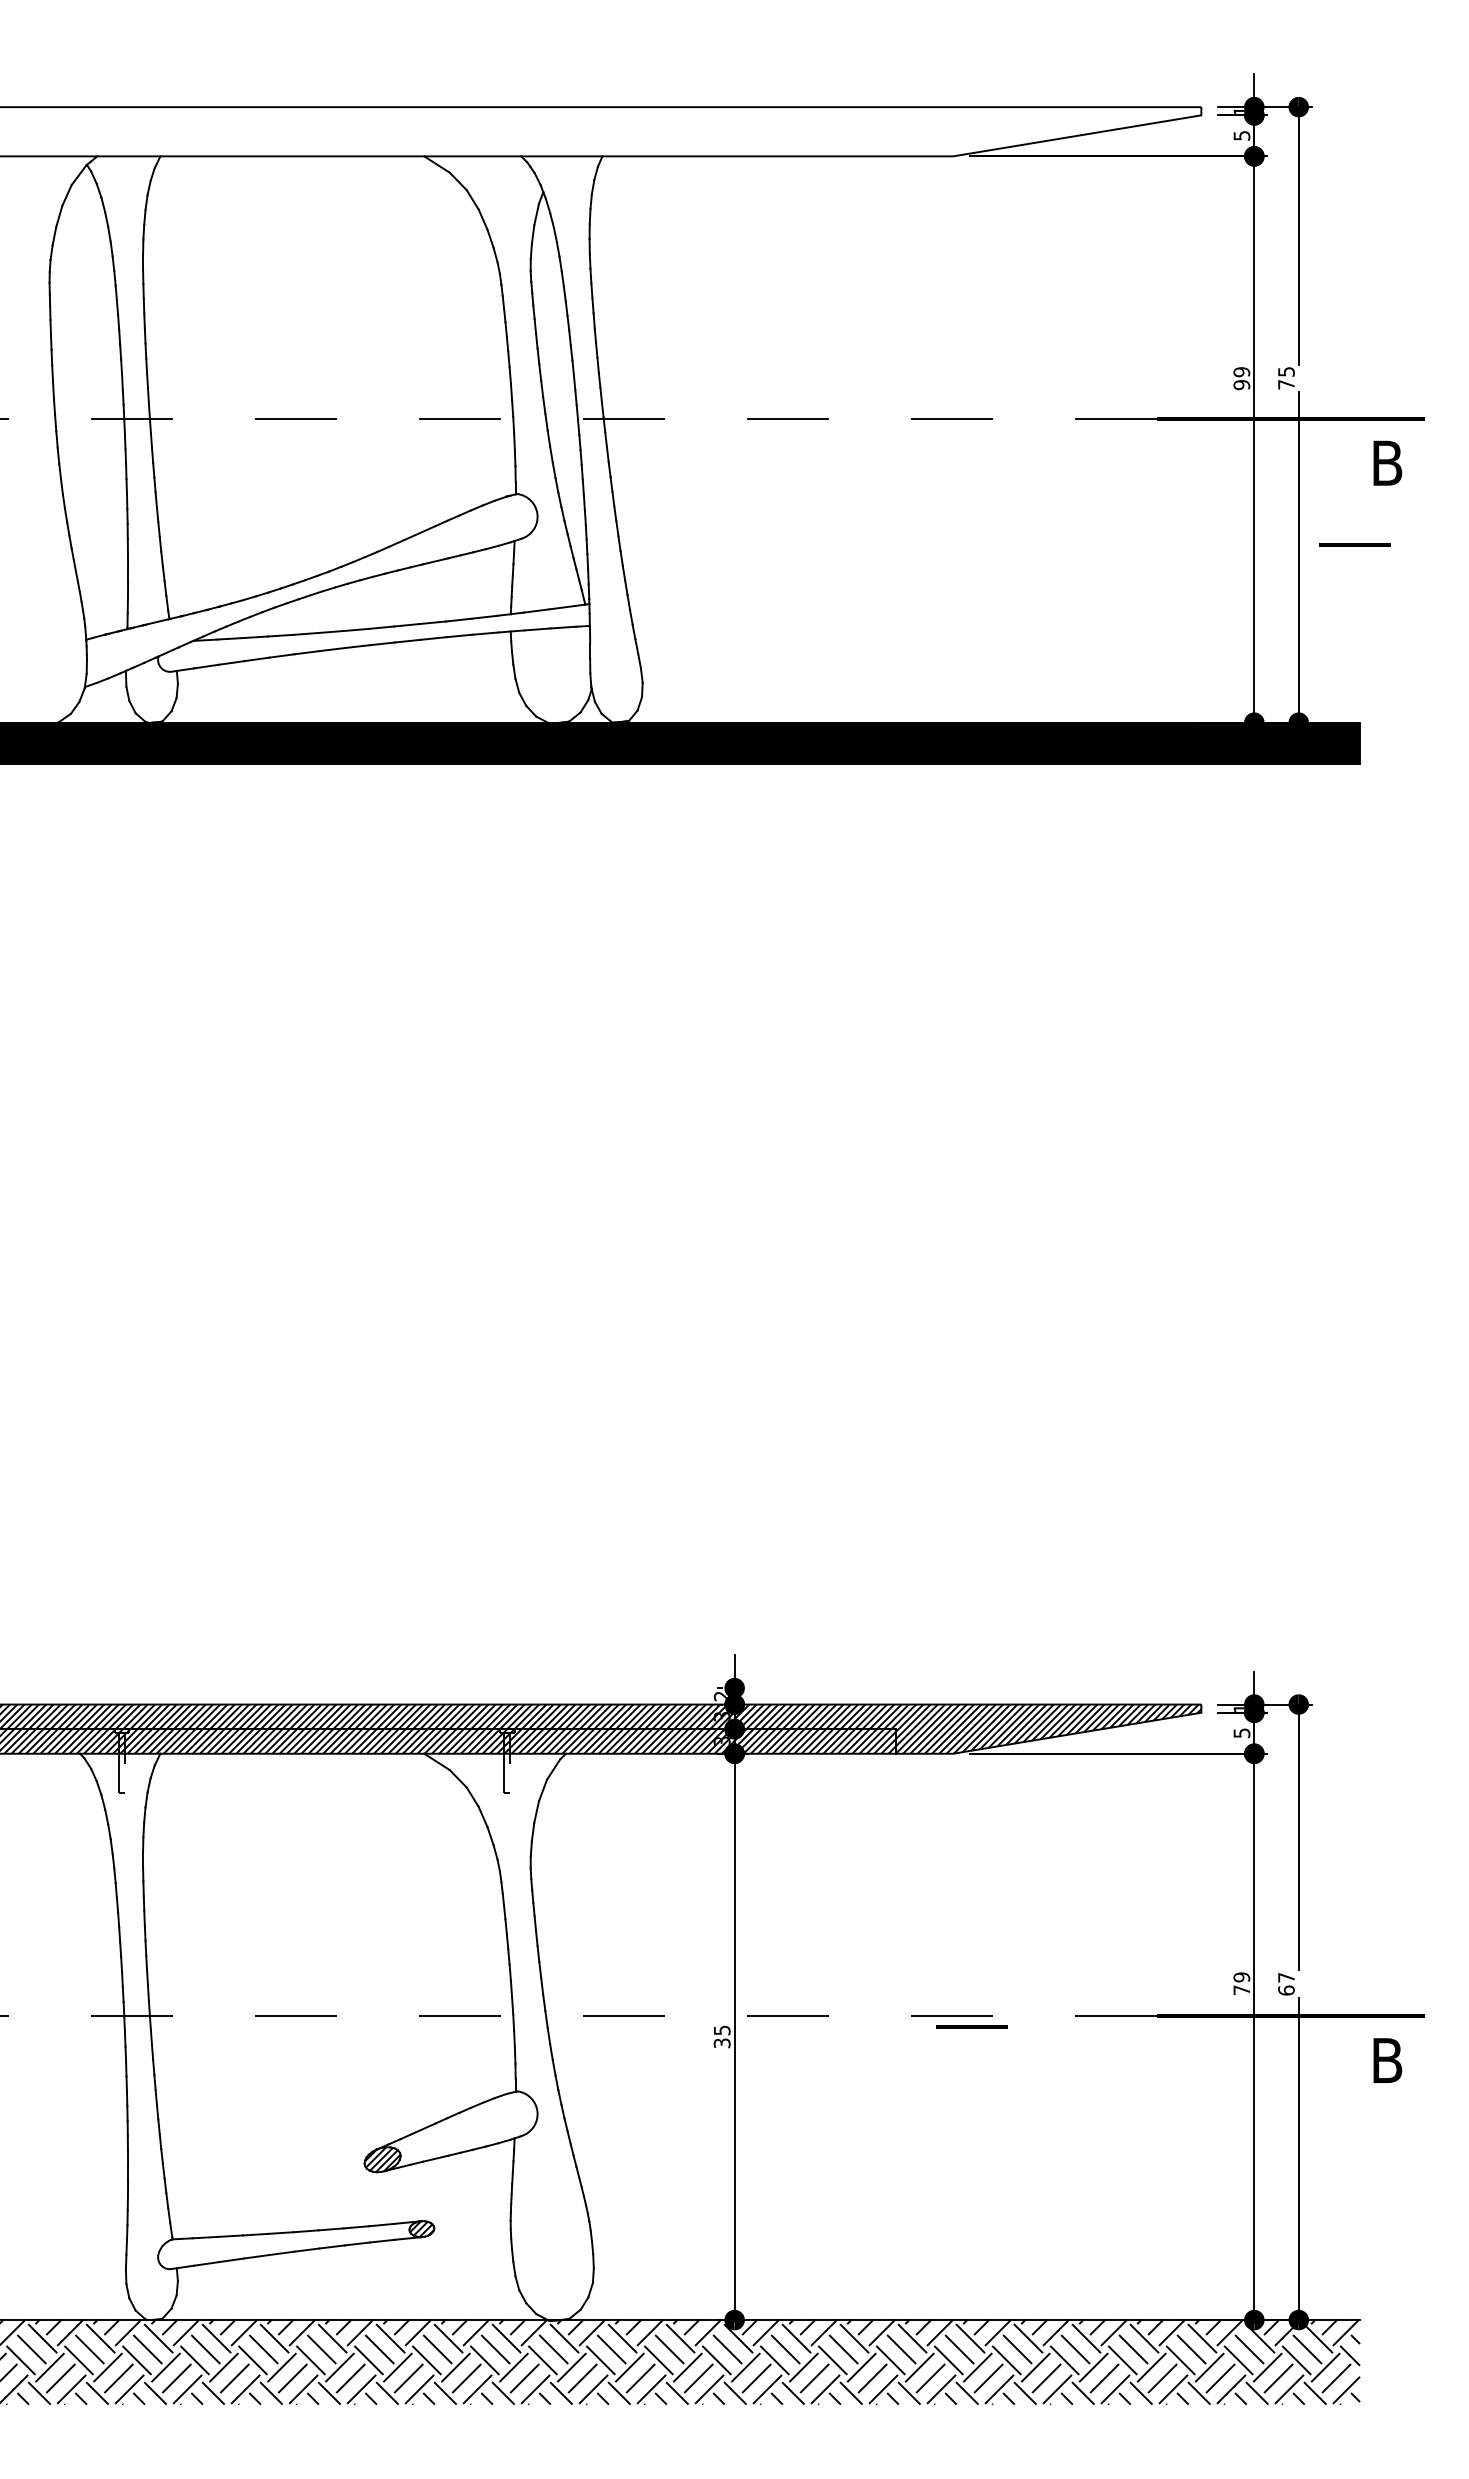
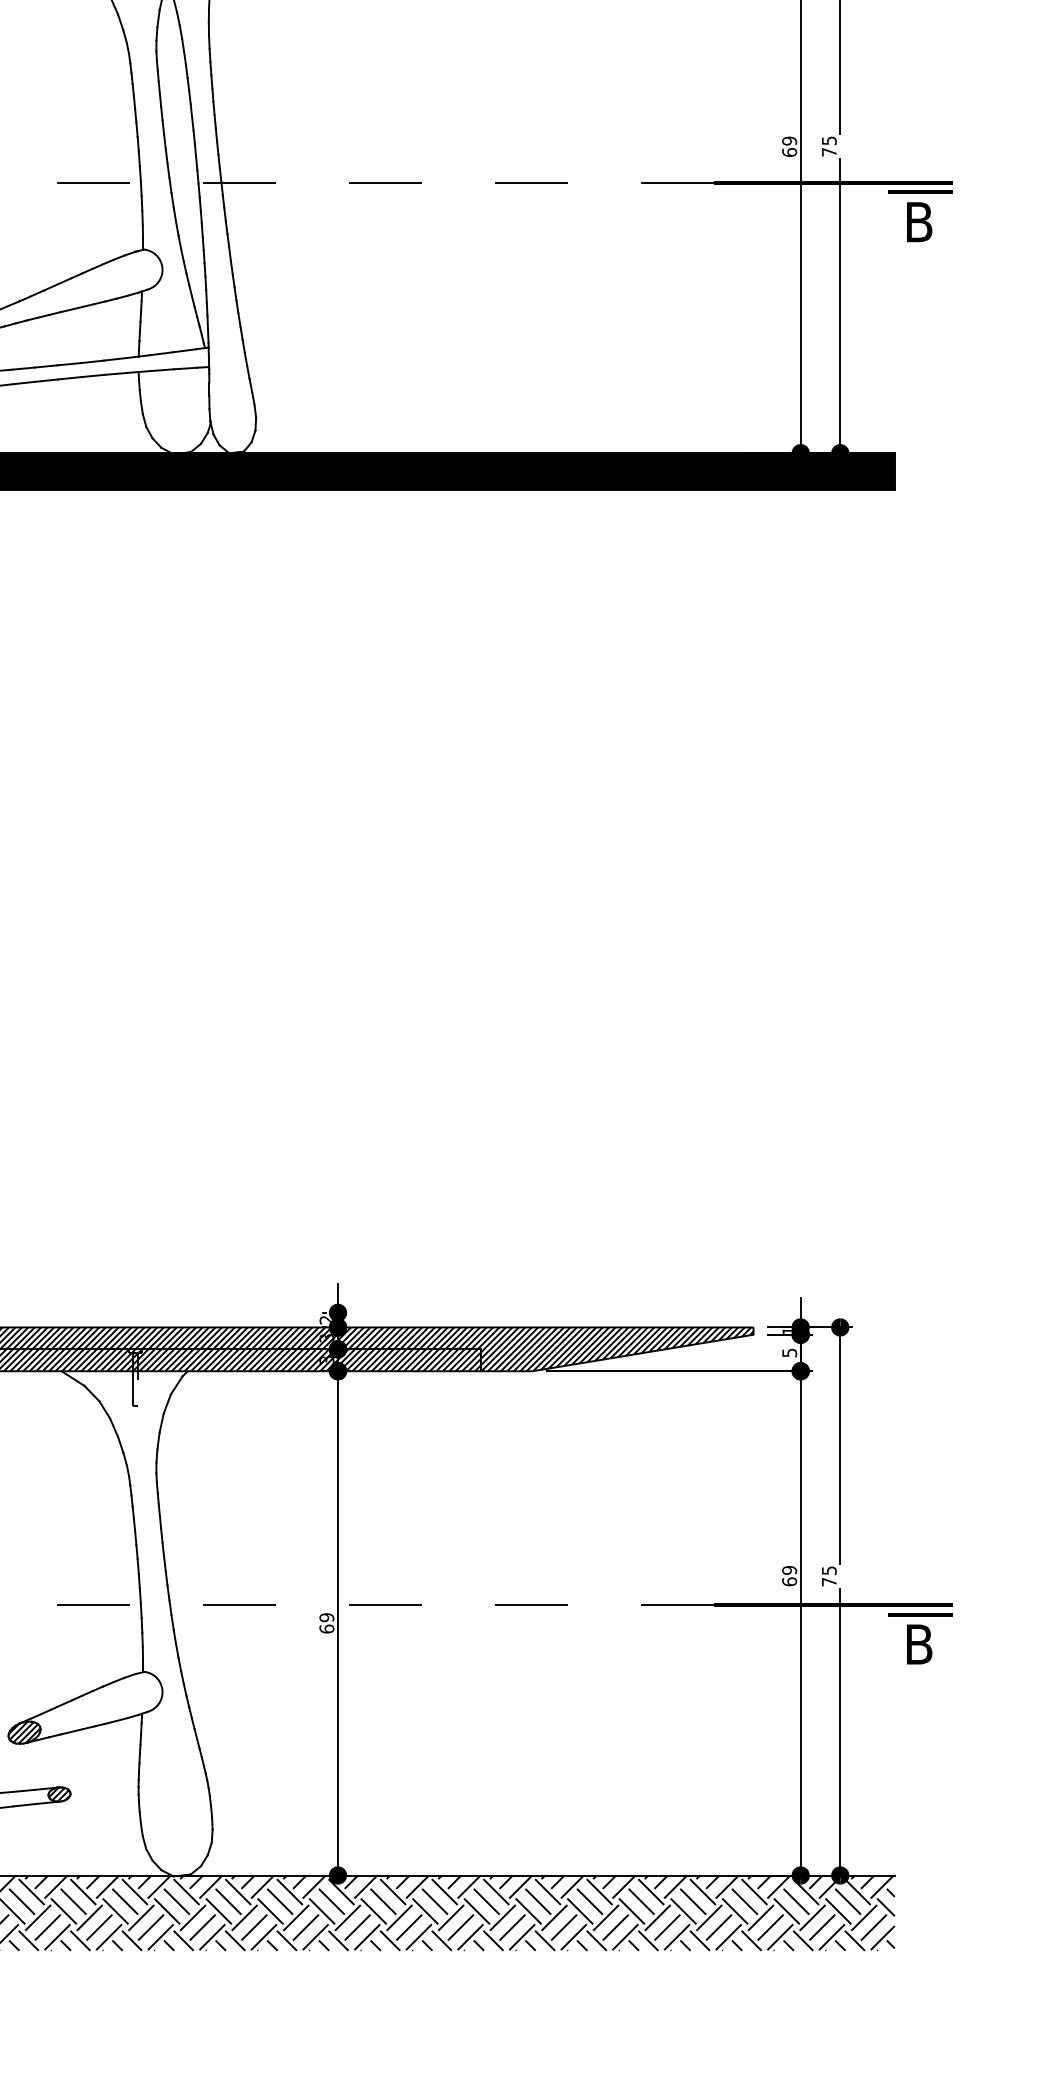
text: (1241, 384) -> (789, 152), 99 -> 69
line: (1354, 544) -> (920, 192), moved
text: (1286, 1984) -> (829, 1576), 67 -> 75
text: (1241, 1990) -> (789, 1582), 79 -> 69
line: (971, 2026) -> (920, 1614), moved
text: (721, 2036) -> (326, 1623), 35 -> 69

